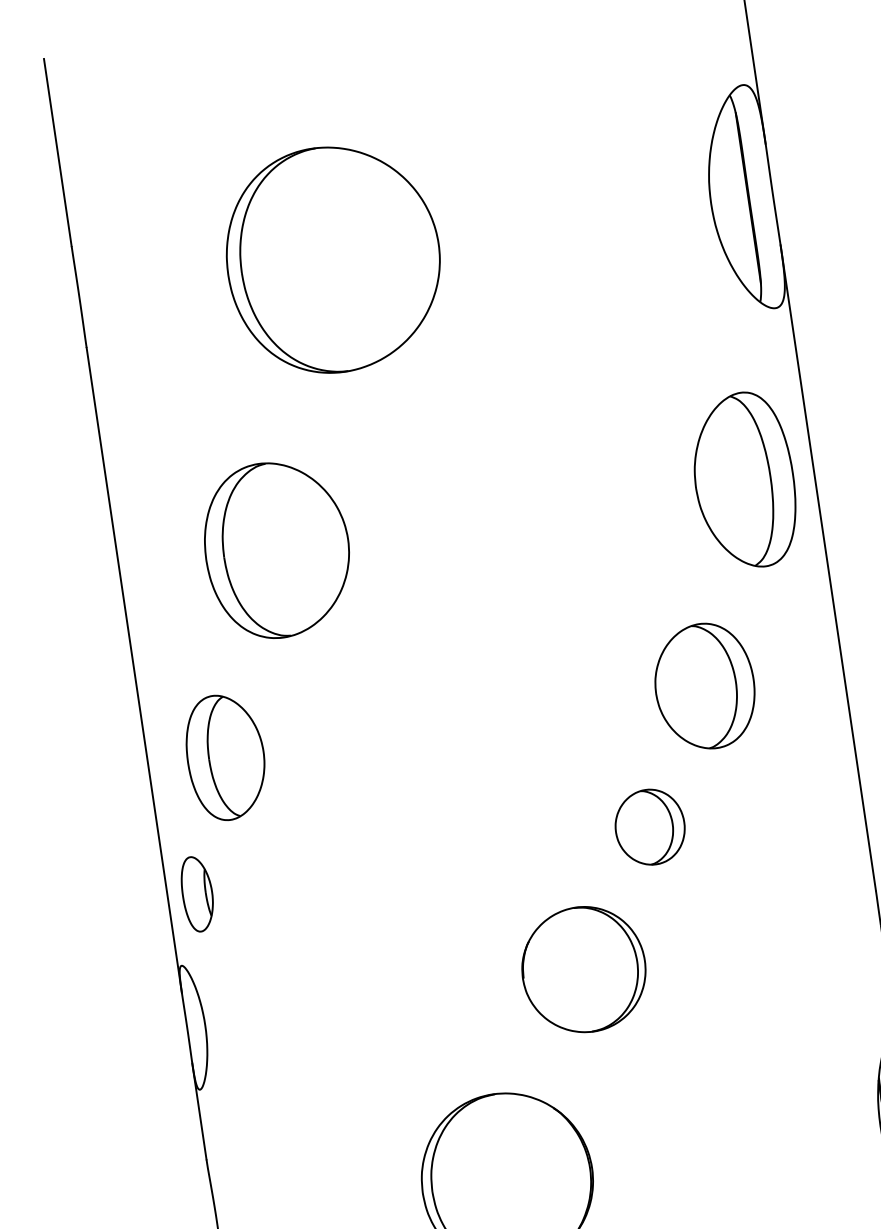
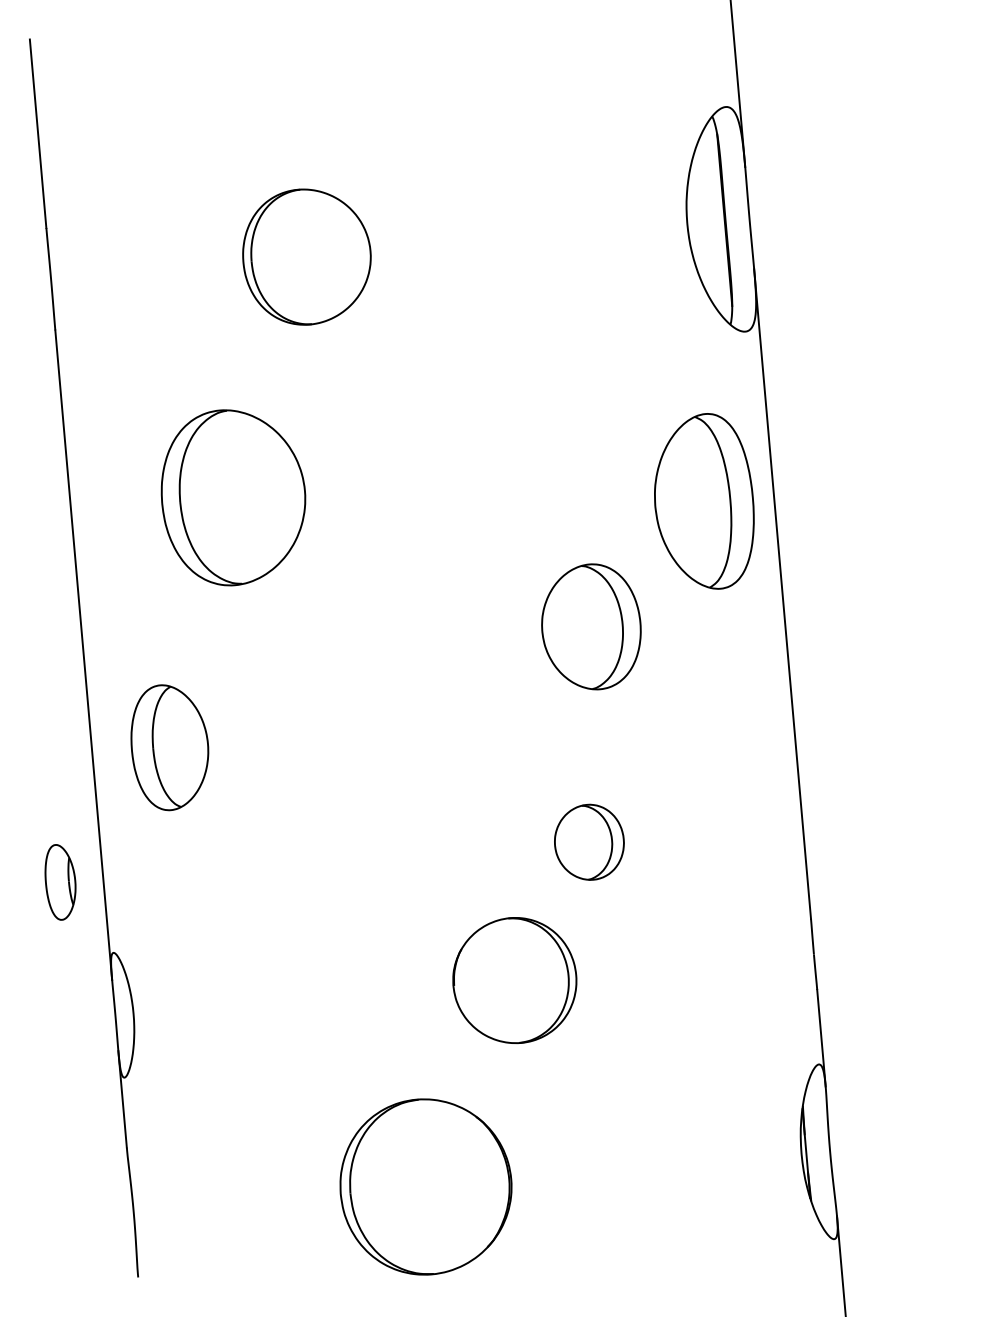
part: (332, 259) -> (306, 256), size x0.6
part: (277, 550) -> (233, 497), moved
part: (704, 685) -> (591, 626), moved
part: (197, 894) -> (60, 882), moved

